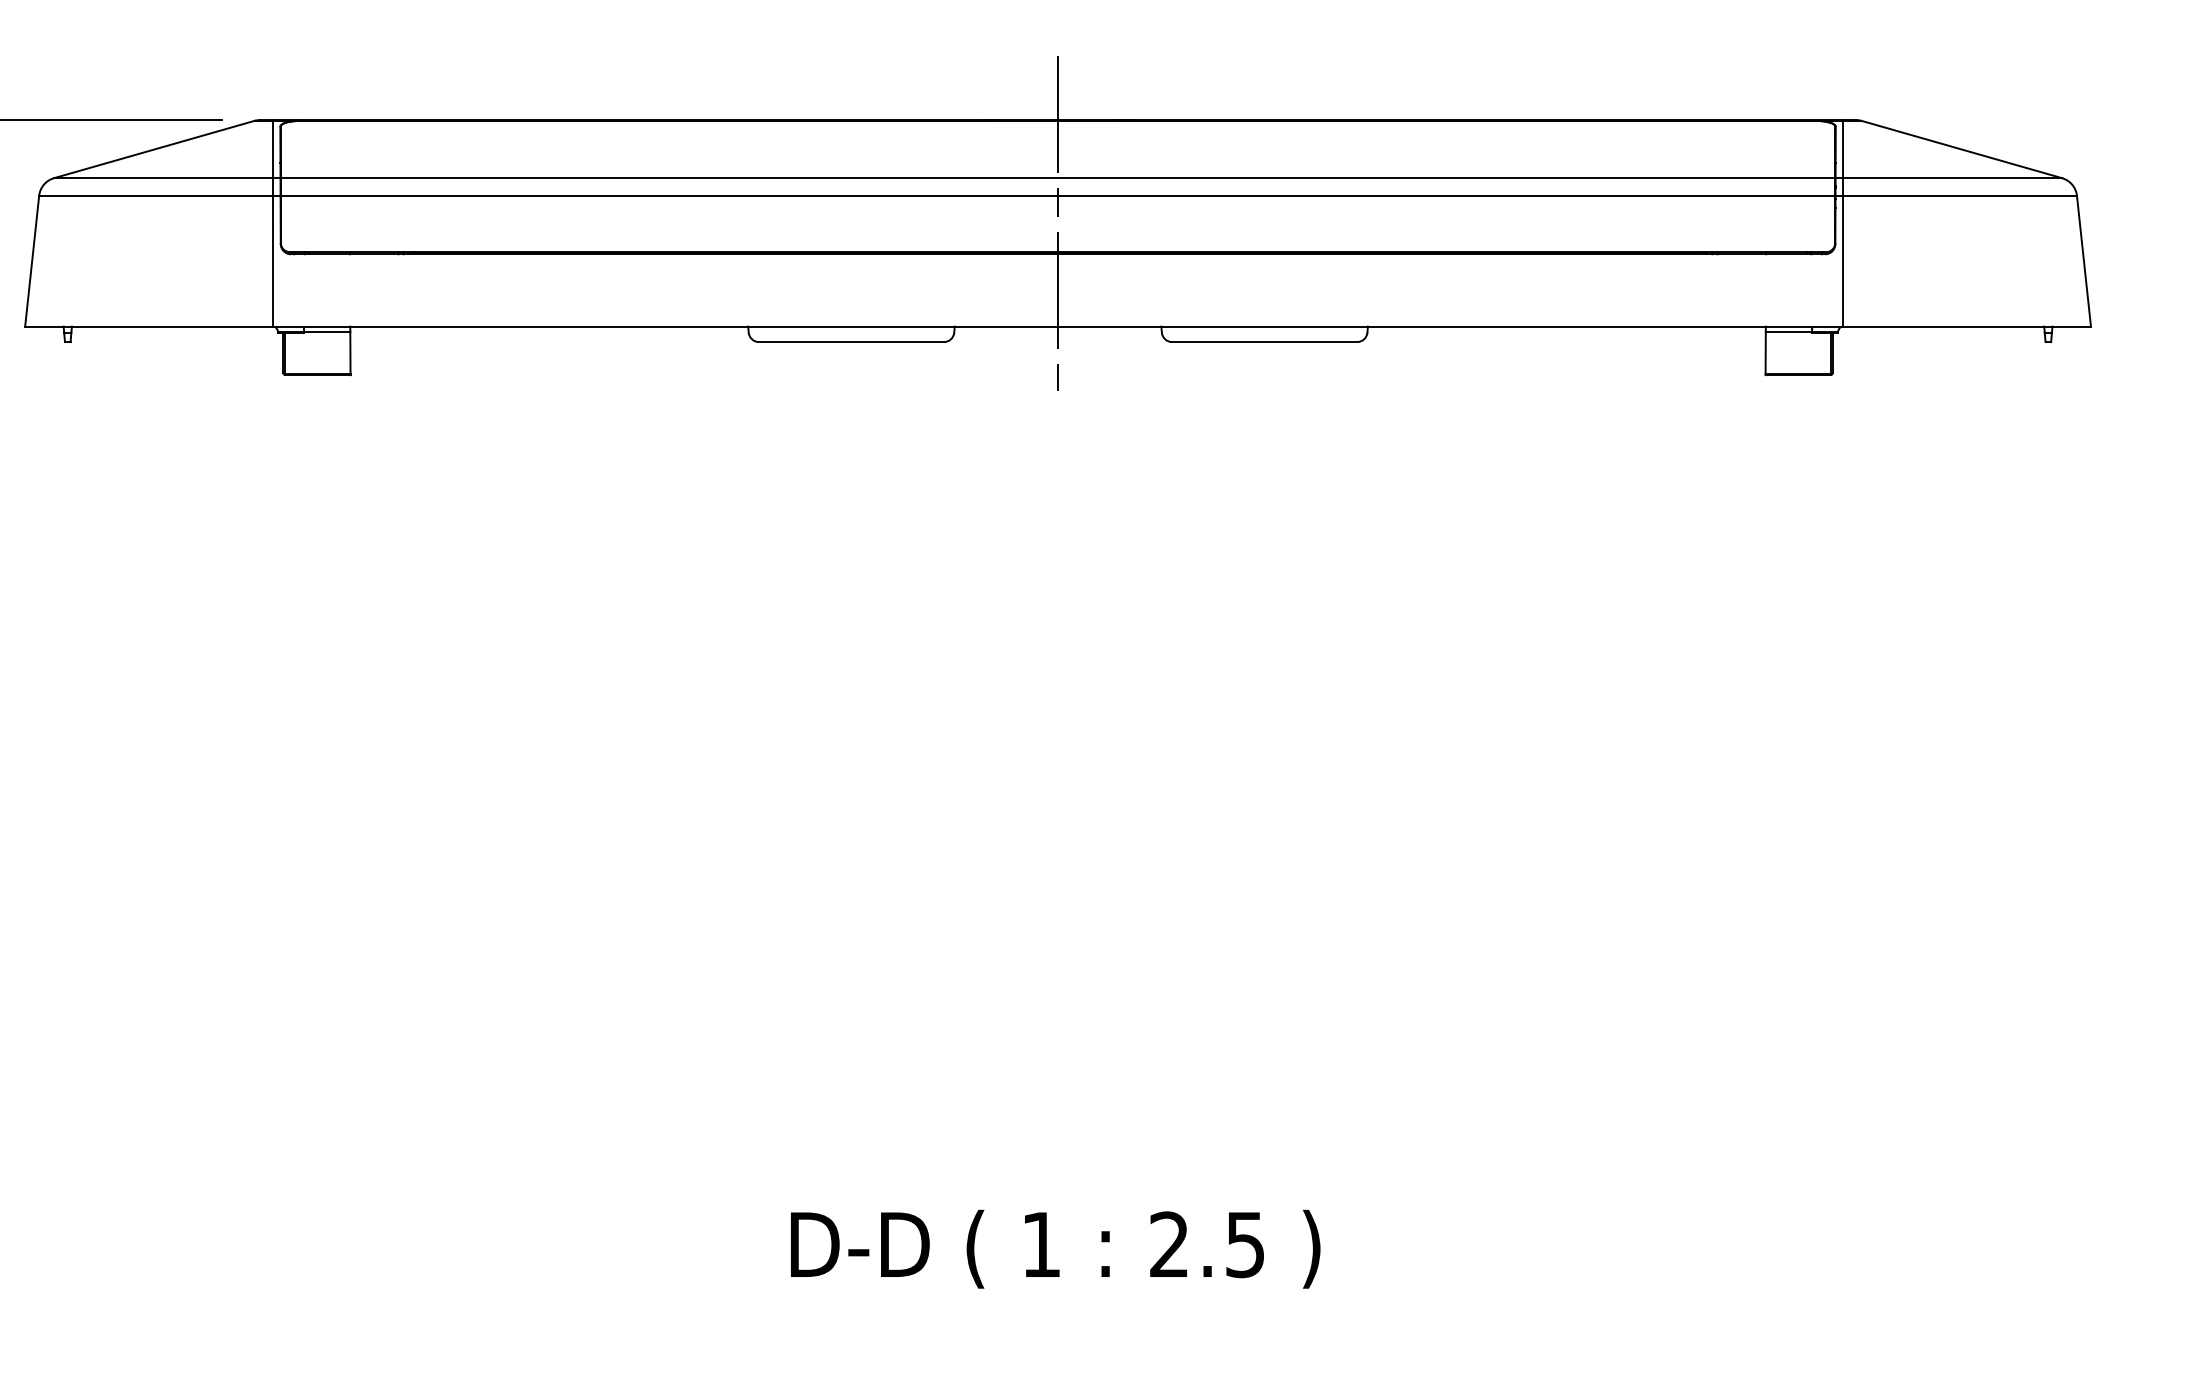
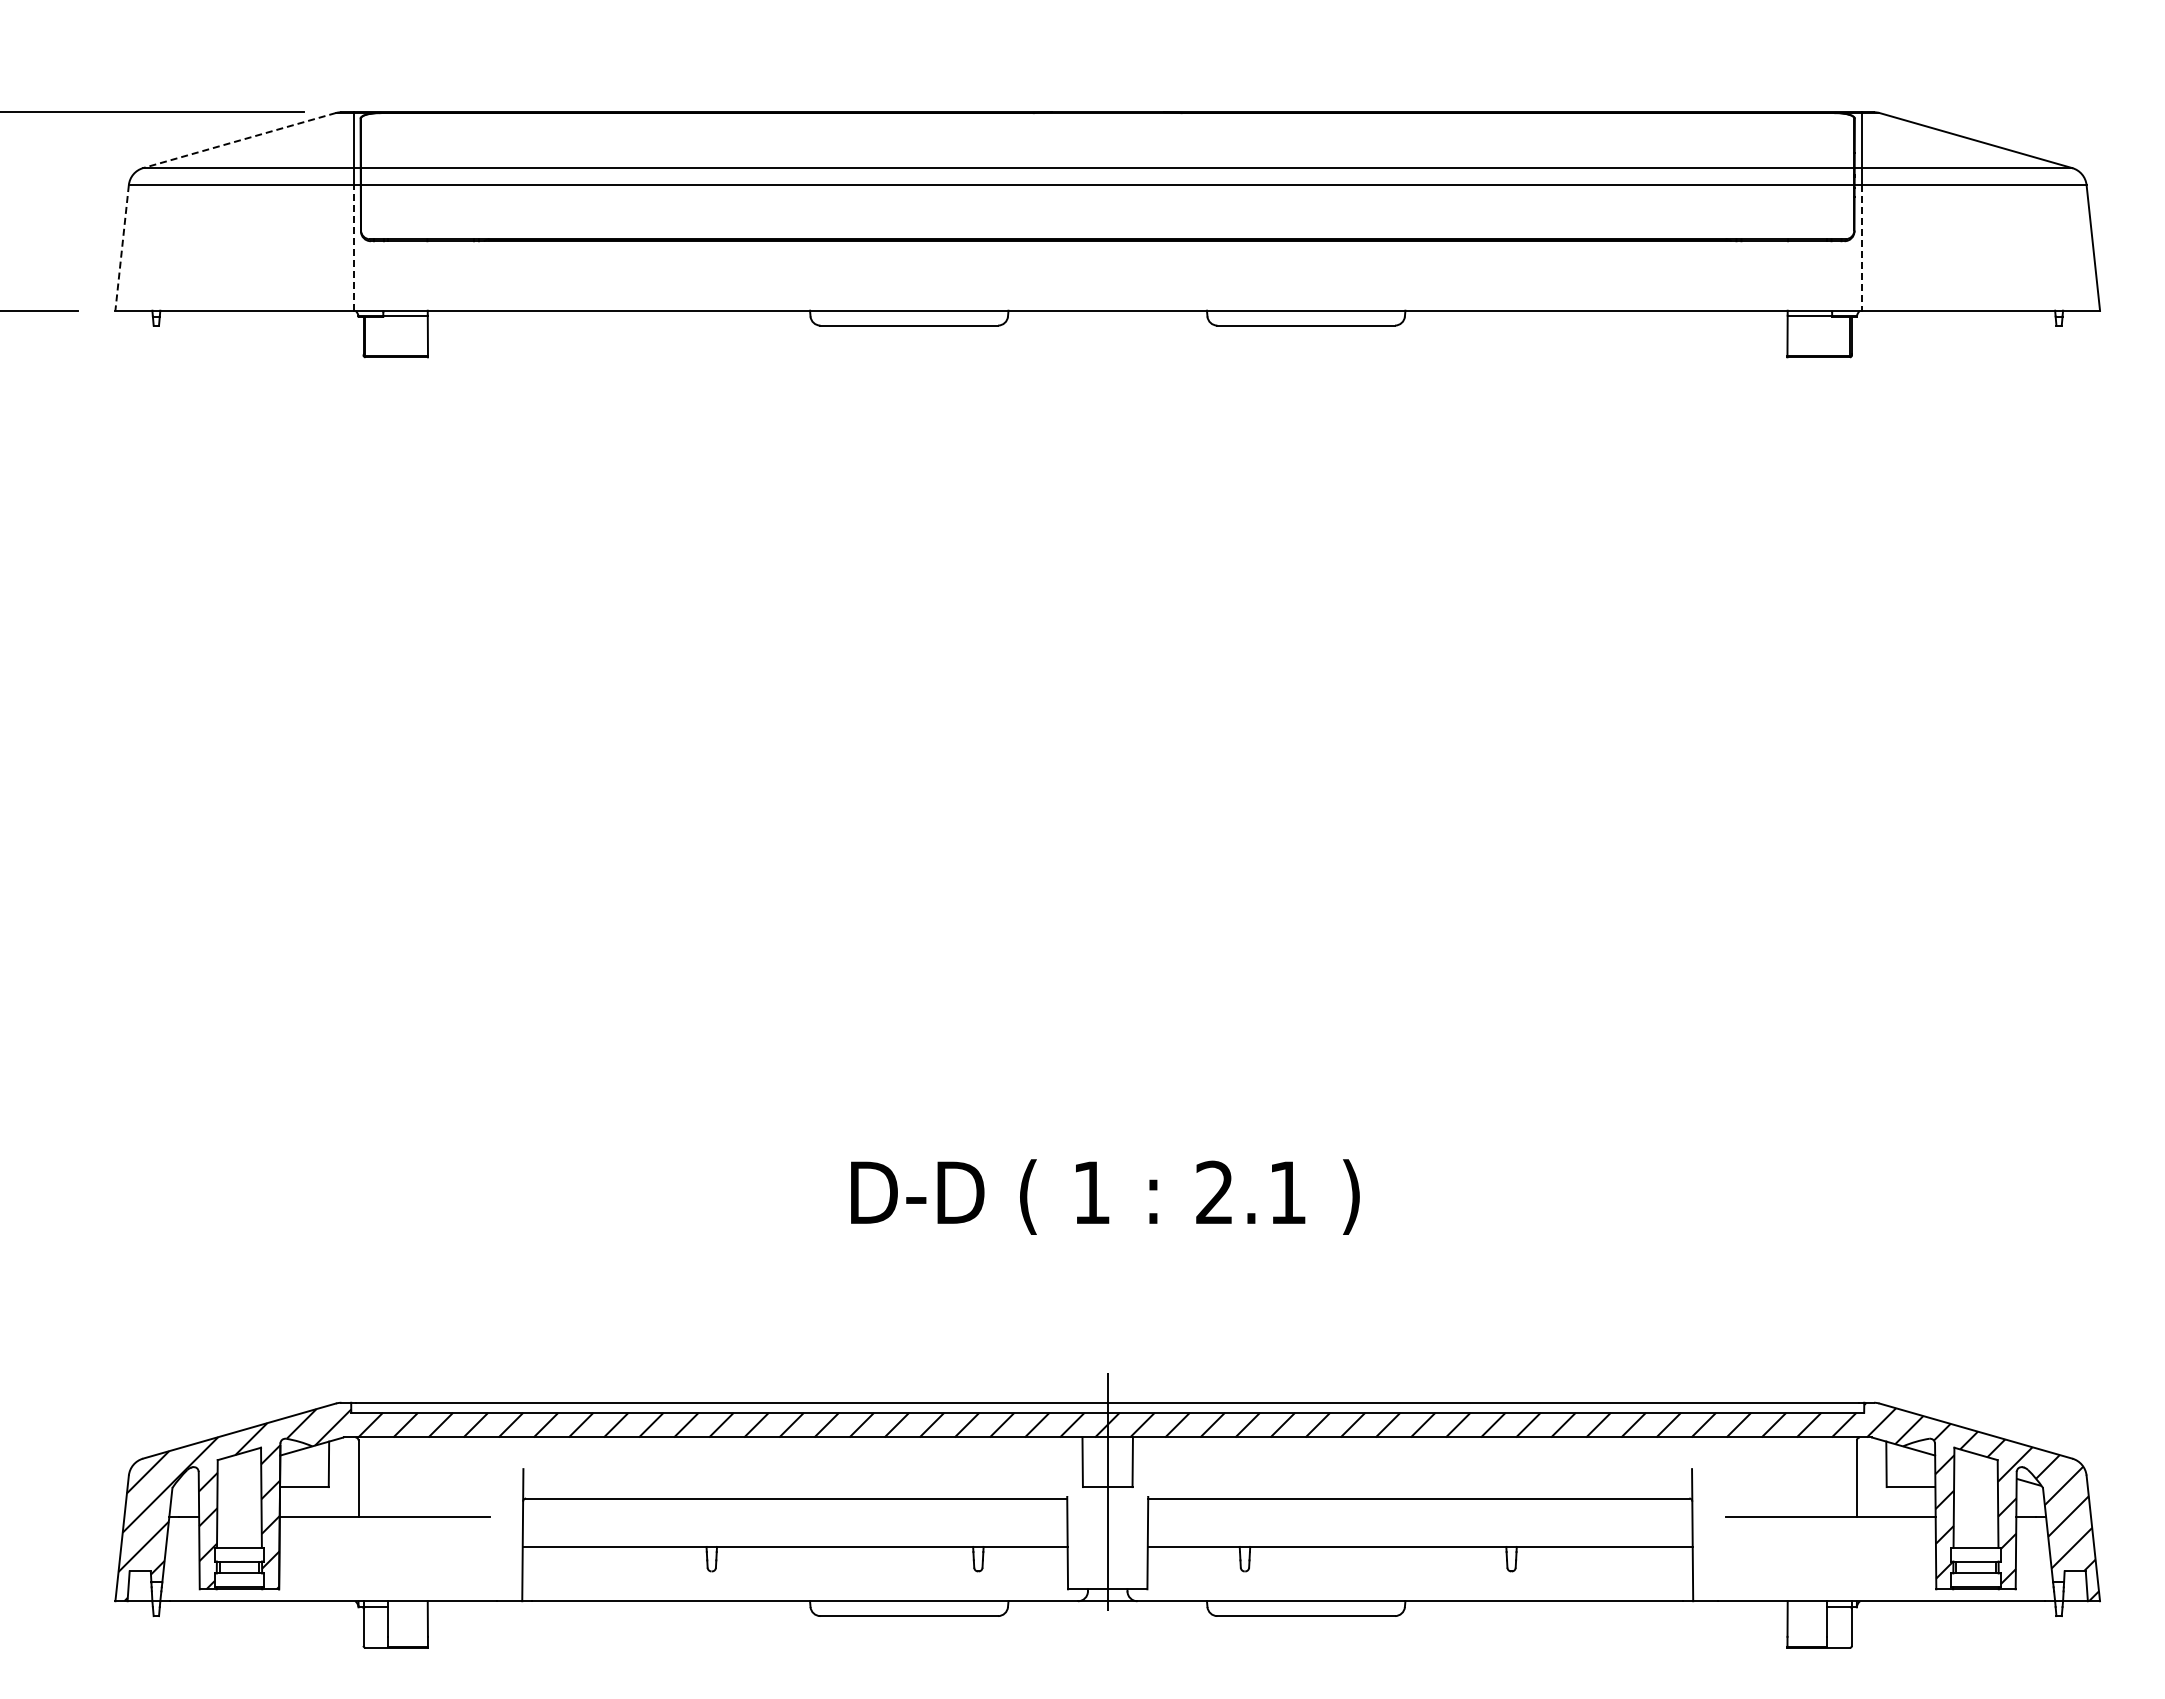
line: (154, 149) -> (239, 140), solid -> dashed
line: (1057, 223) -> (1107, 211), removed
line: (272, 260) -> (353, 247), solid -> dashed
line: (1842, 260) -> (1861, 247), solid -> dashed
line: (32, 261) -> (122, 248), solid -> dashed
text: (1245, 1244) -> (1287, 1192), 2.5 -> 2.1

